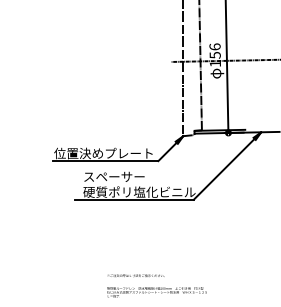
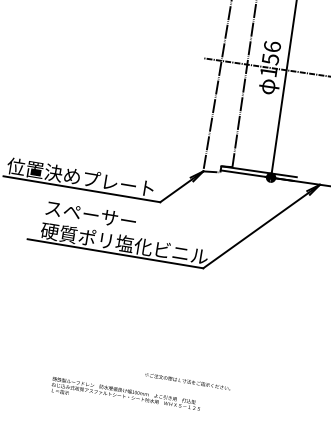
text: (136, 275) -> (188, 381), moved

